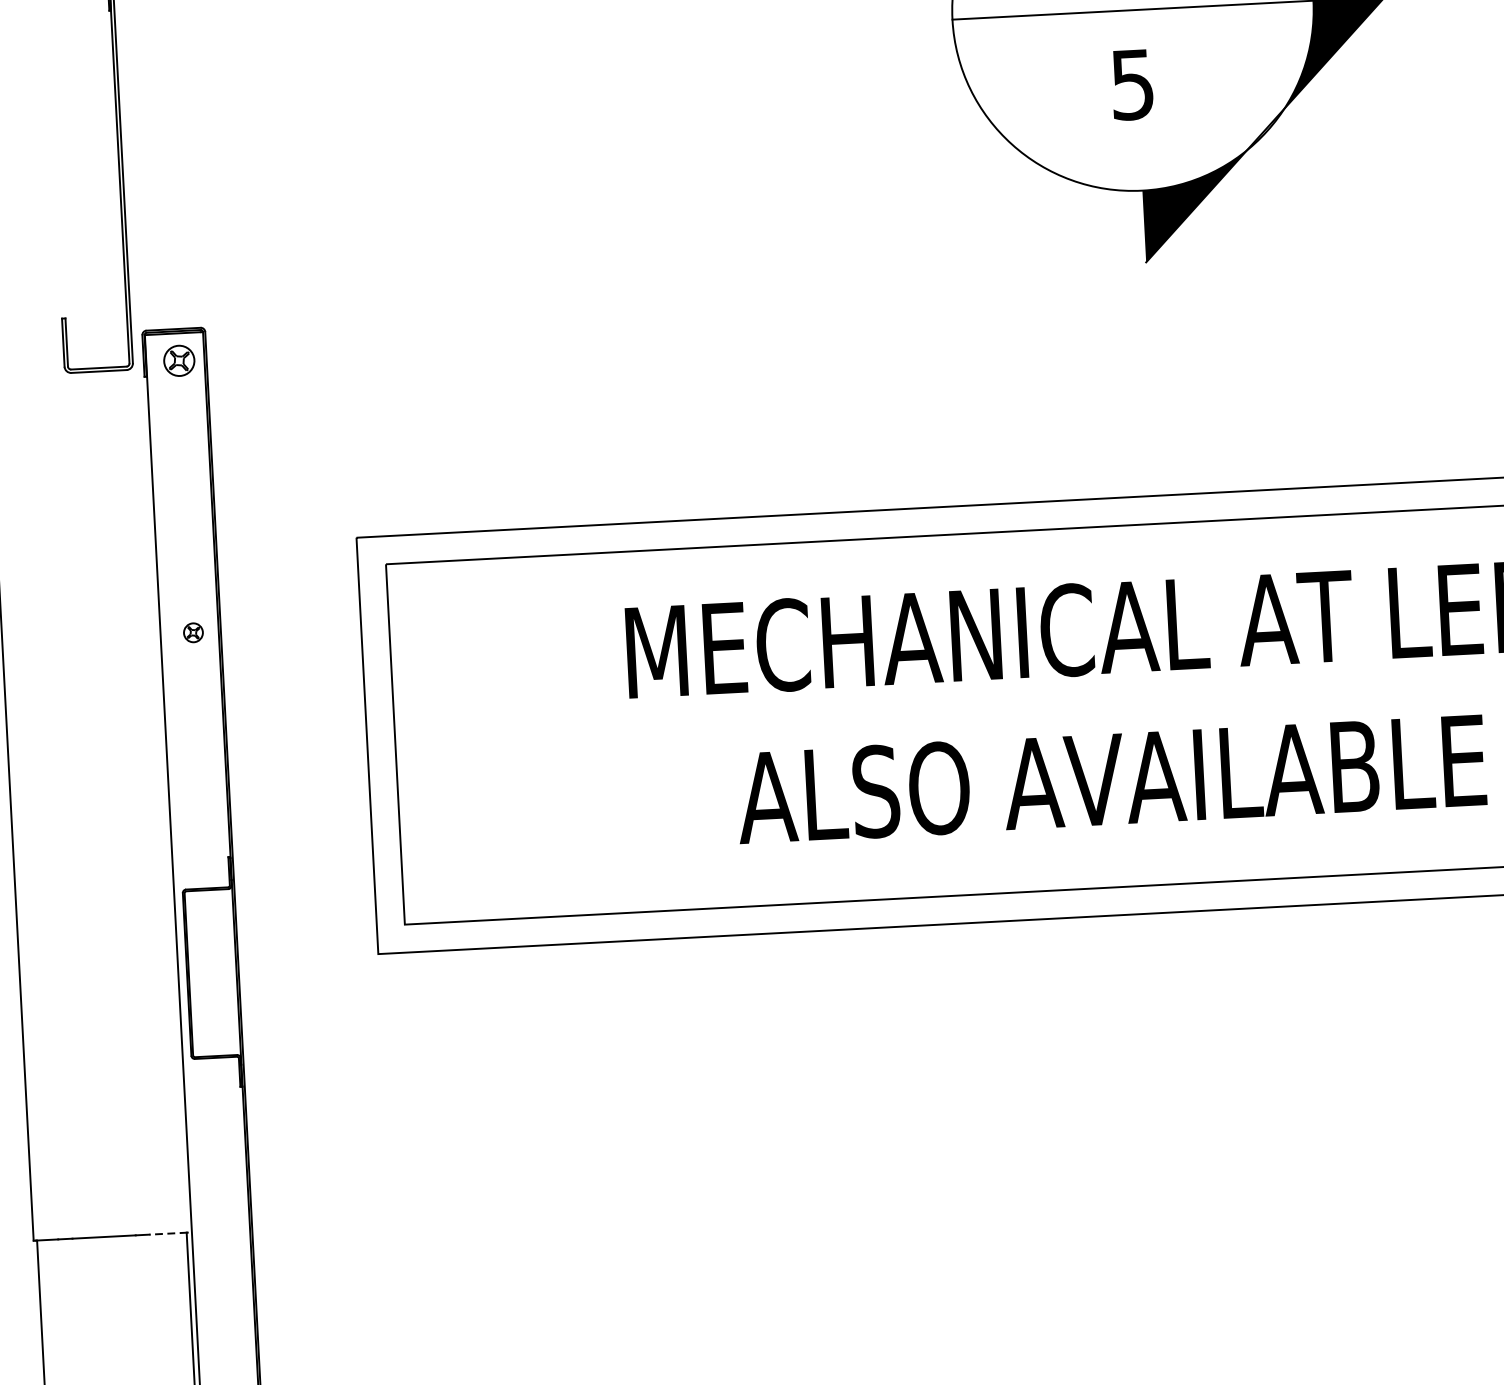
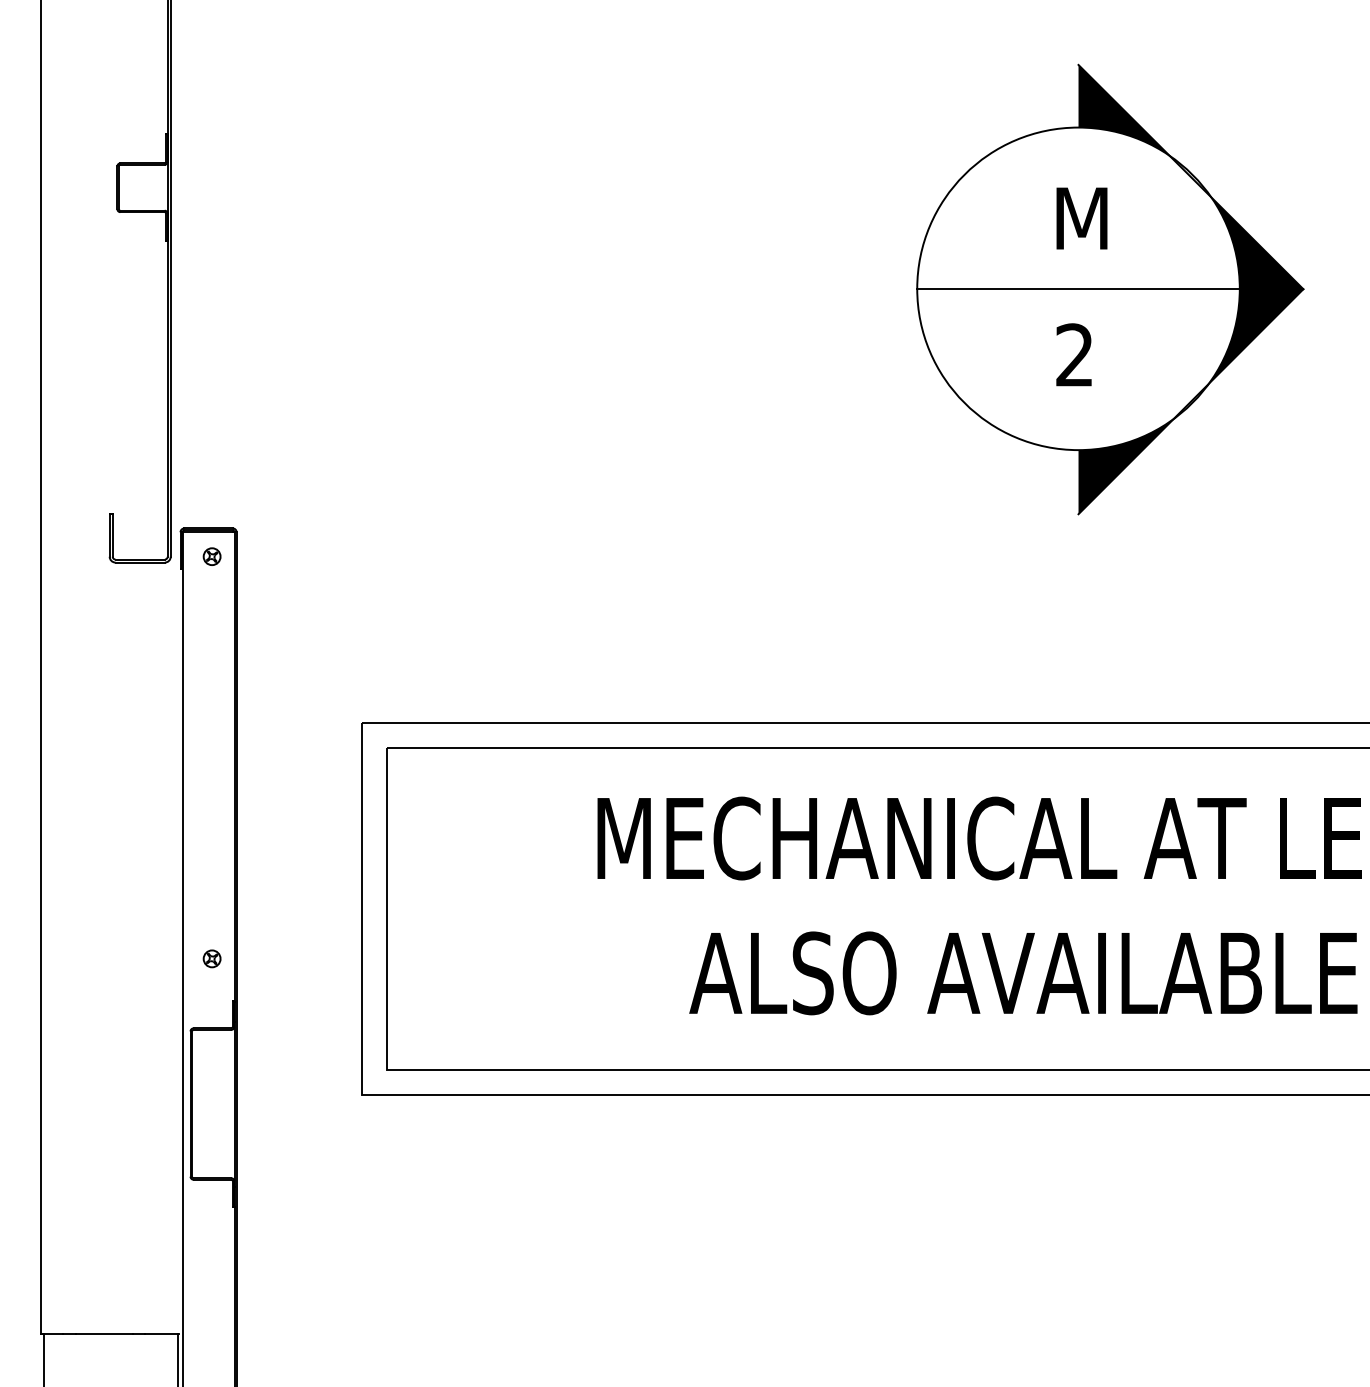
text: (1132, 84) -> (1074, 355), 5 -> 2
part: (178, 360) -> (211, 556), size x0.62
part: (192, 632) -> (211, 958), moved
line: (168, 1234) -> (161, 1334), dashed -> solid

